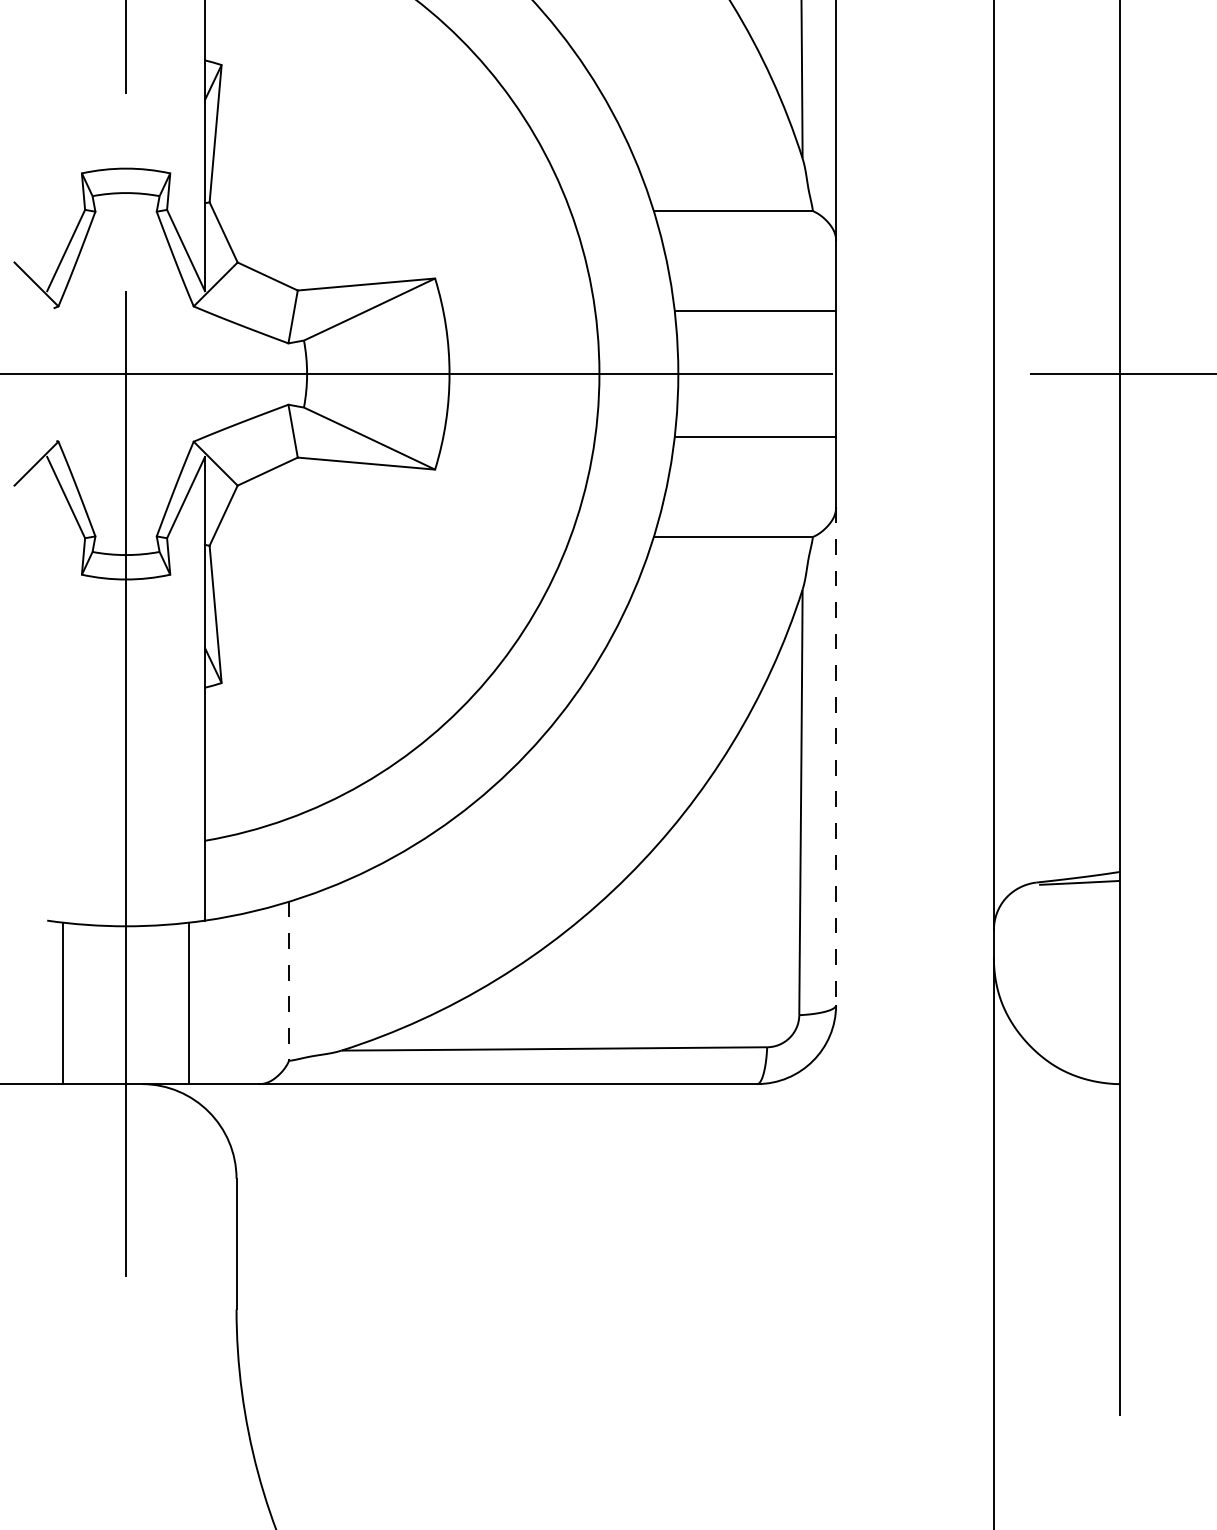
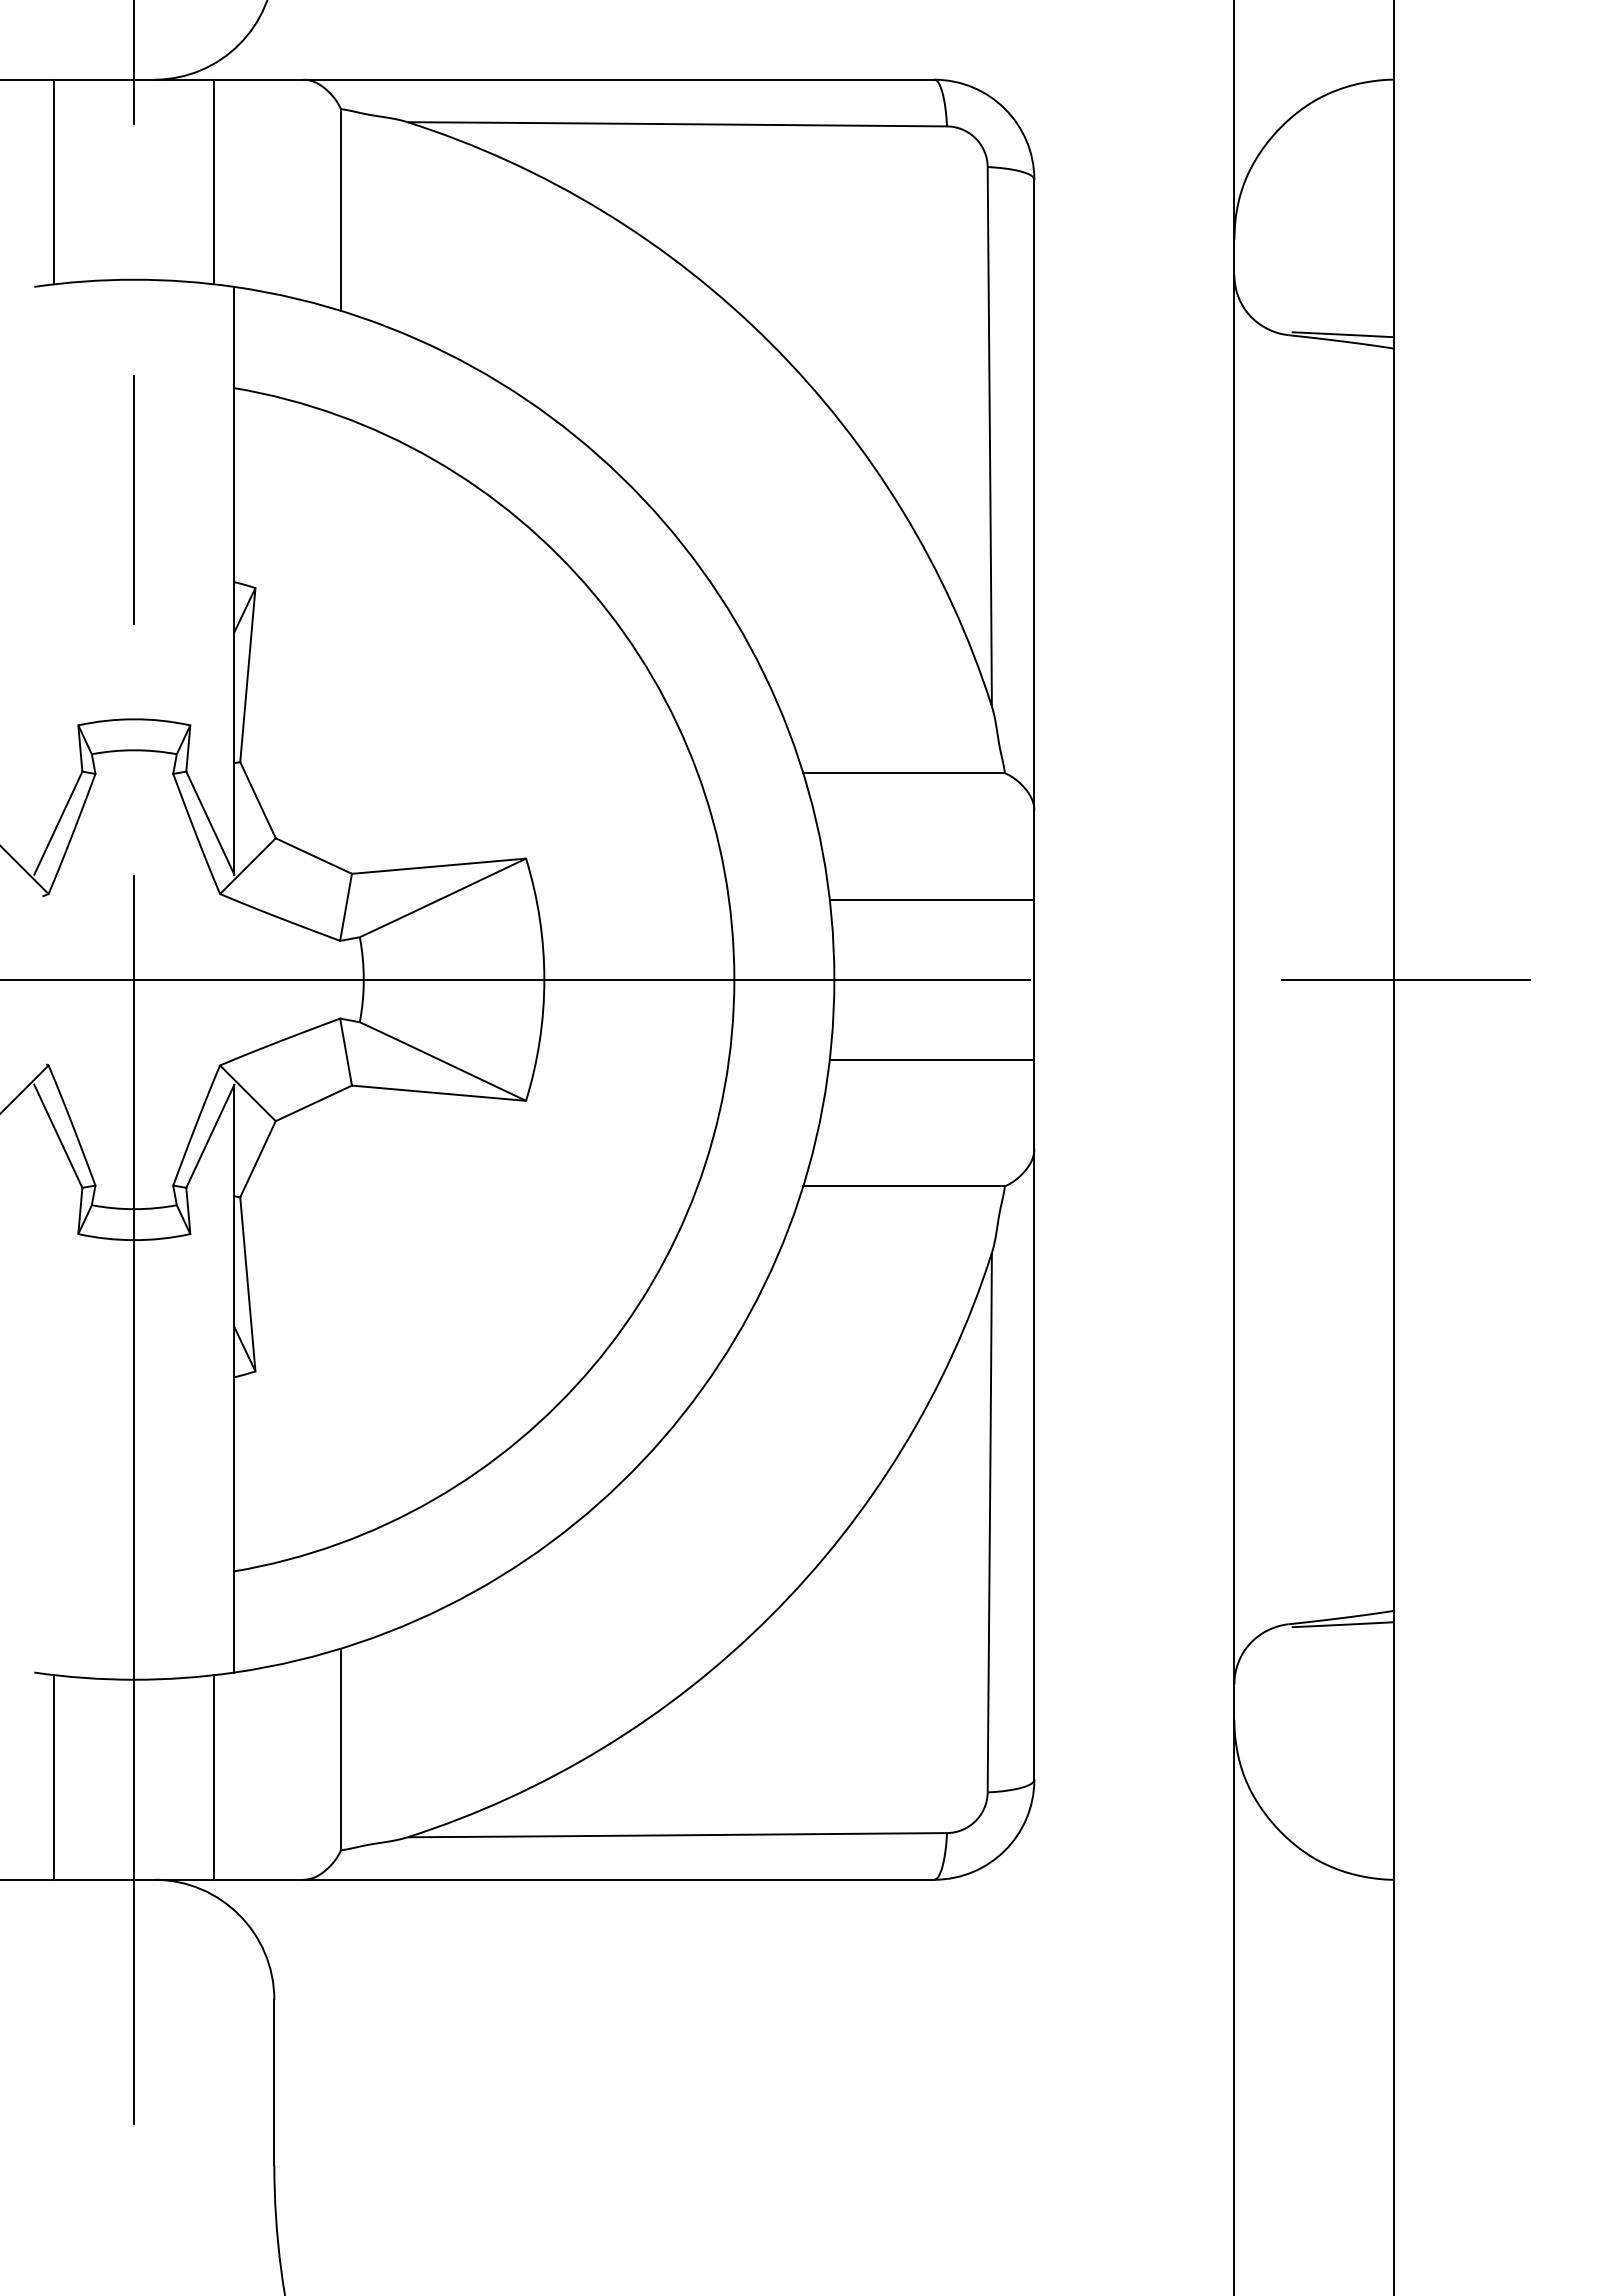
line: (836, 756) -> (1034, 1464), dashed -> solid
line: (288, 981) -> (340, 1749), dashed -> solid

